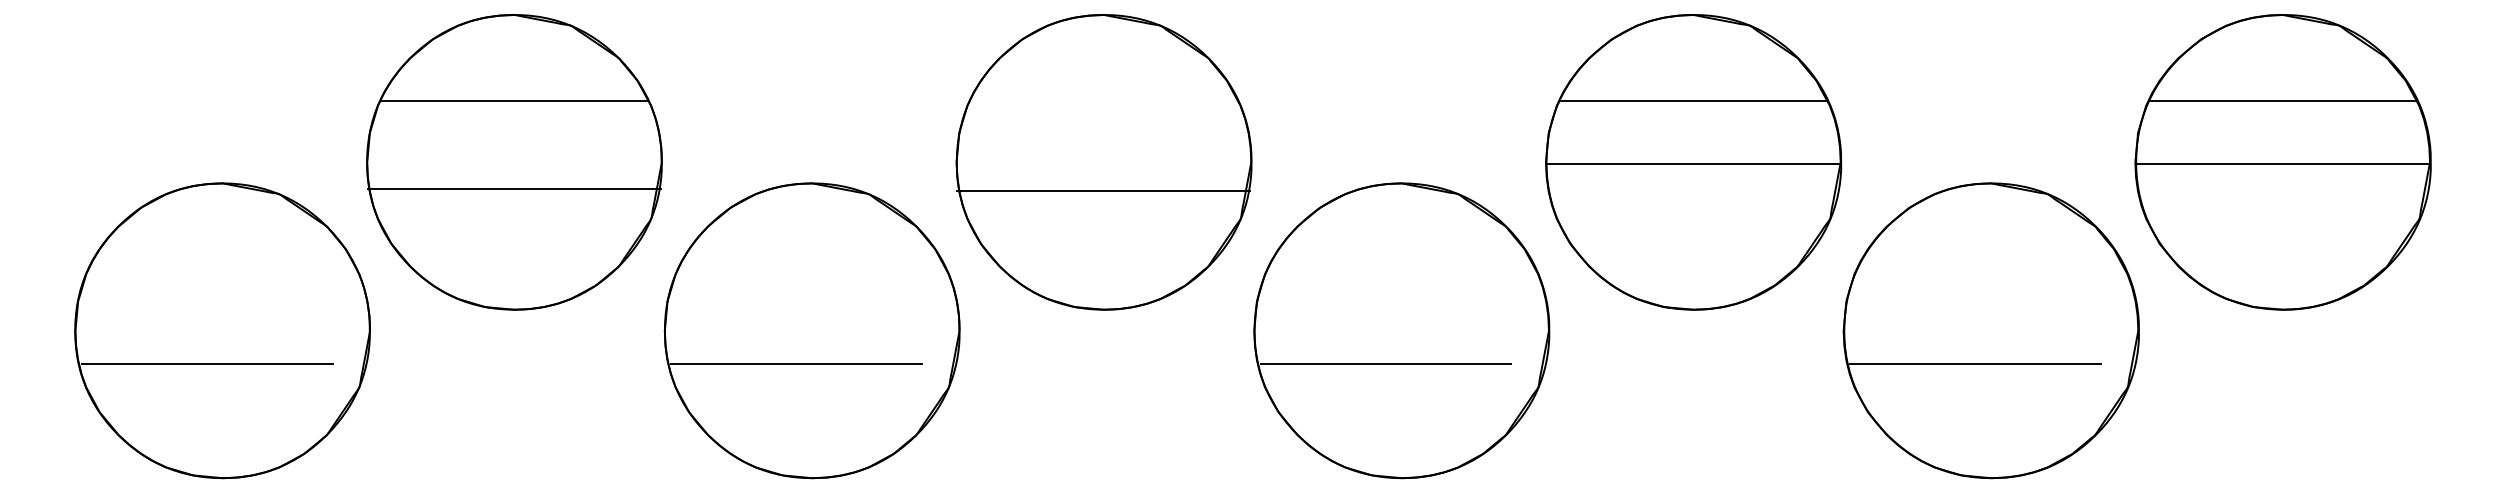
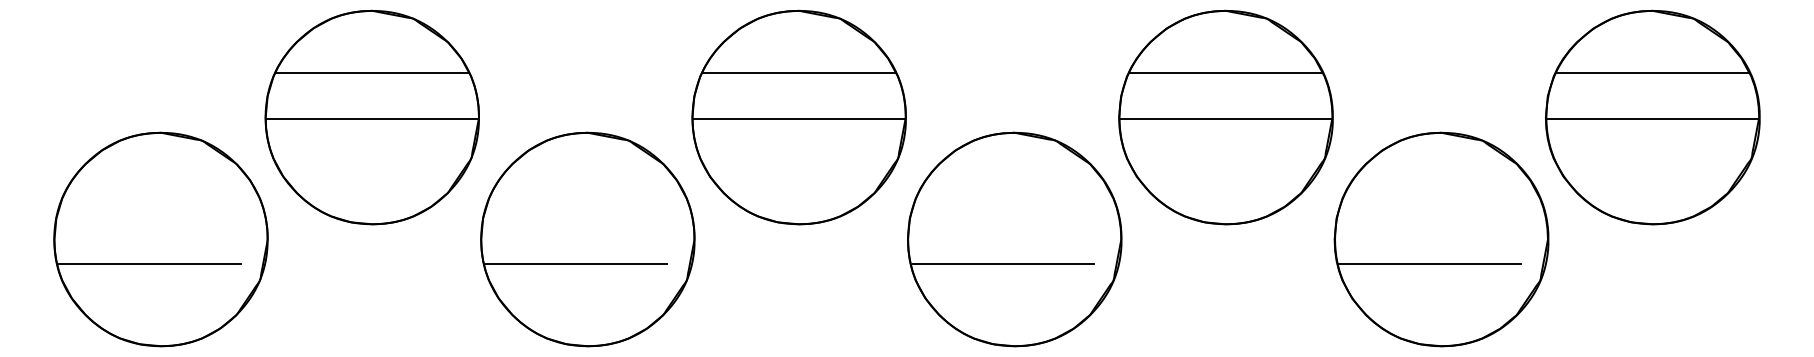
line: (1103, 101) -> (798, 73), added
line: (514, 189) -> (372, 119), moved
line: (1103, 191) -> (798, 119), moved

